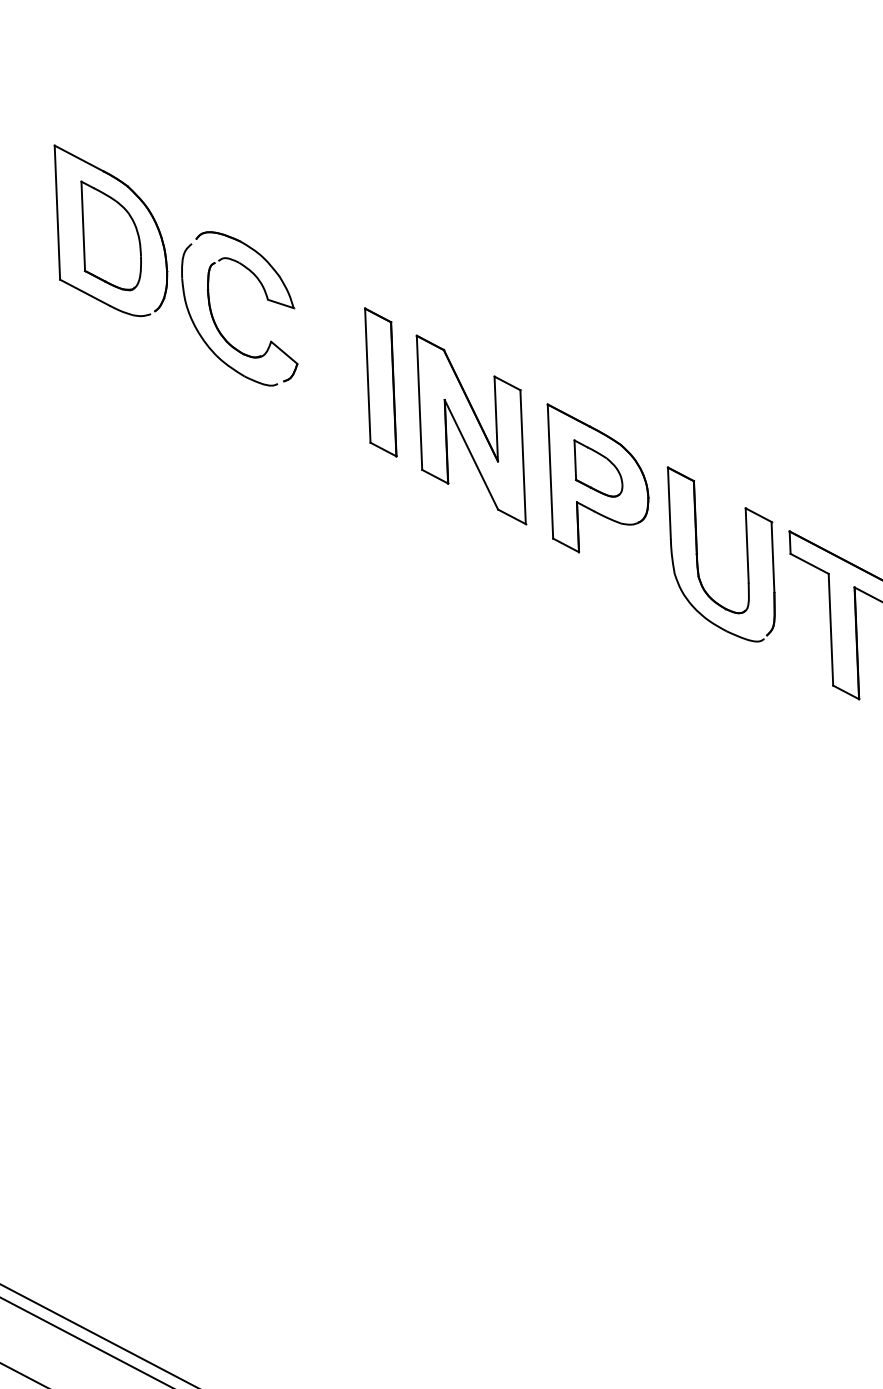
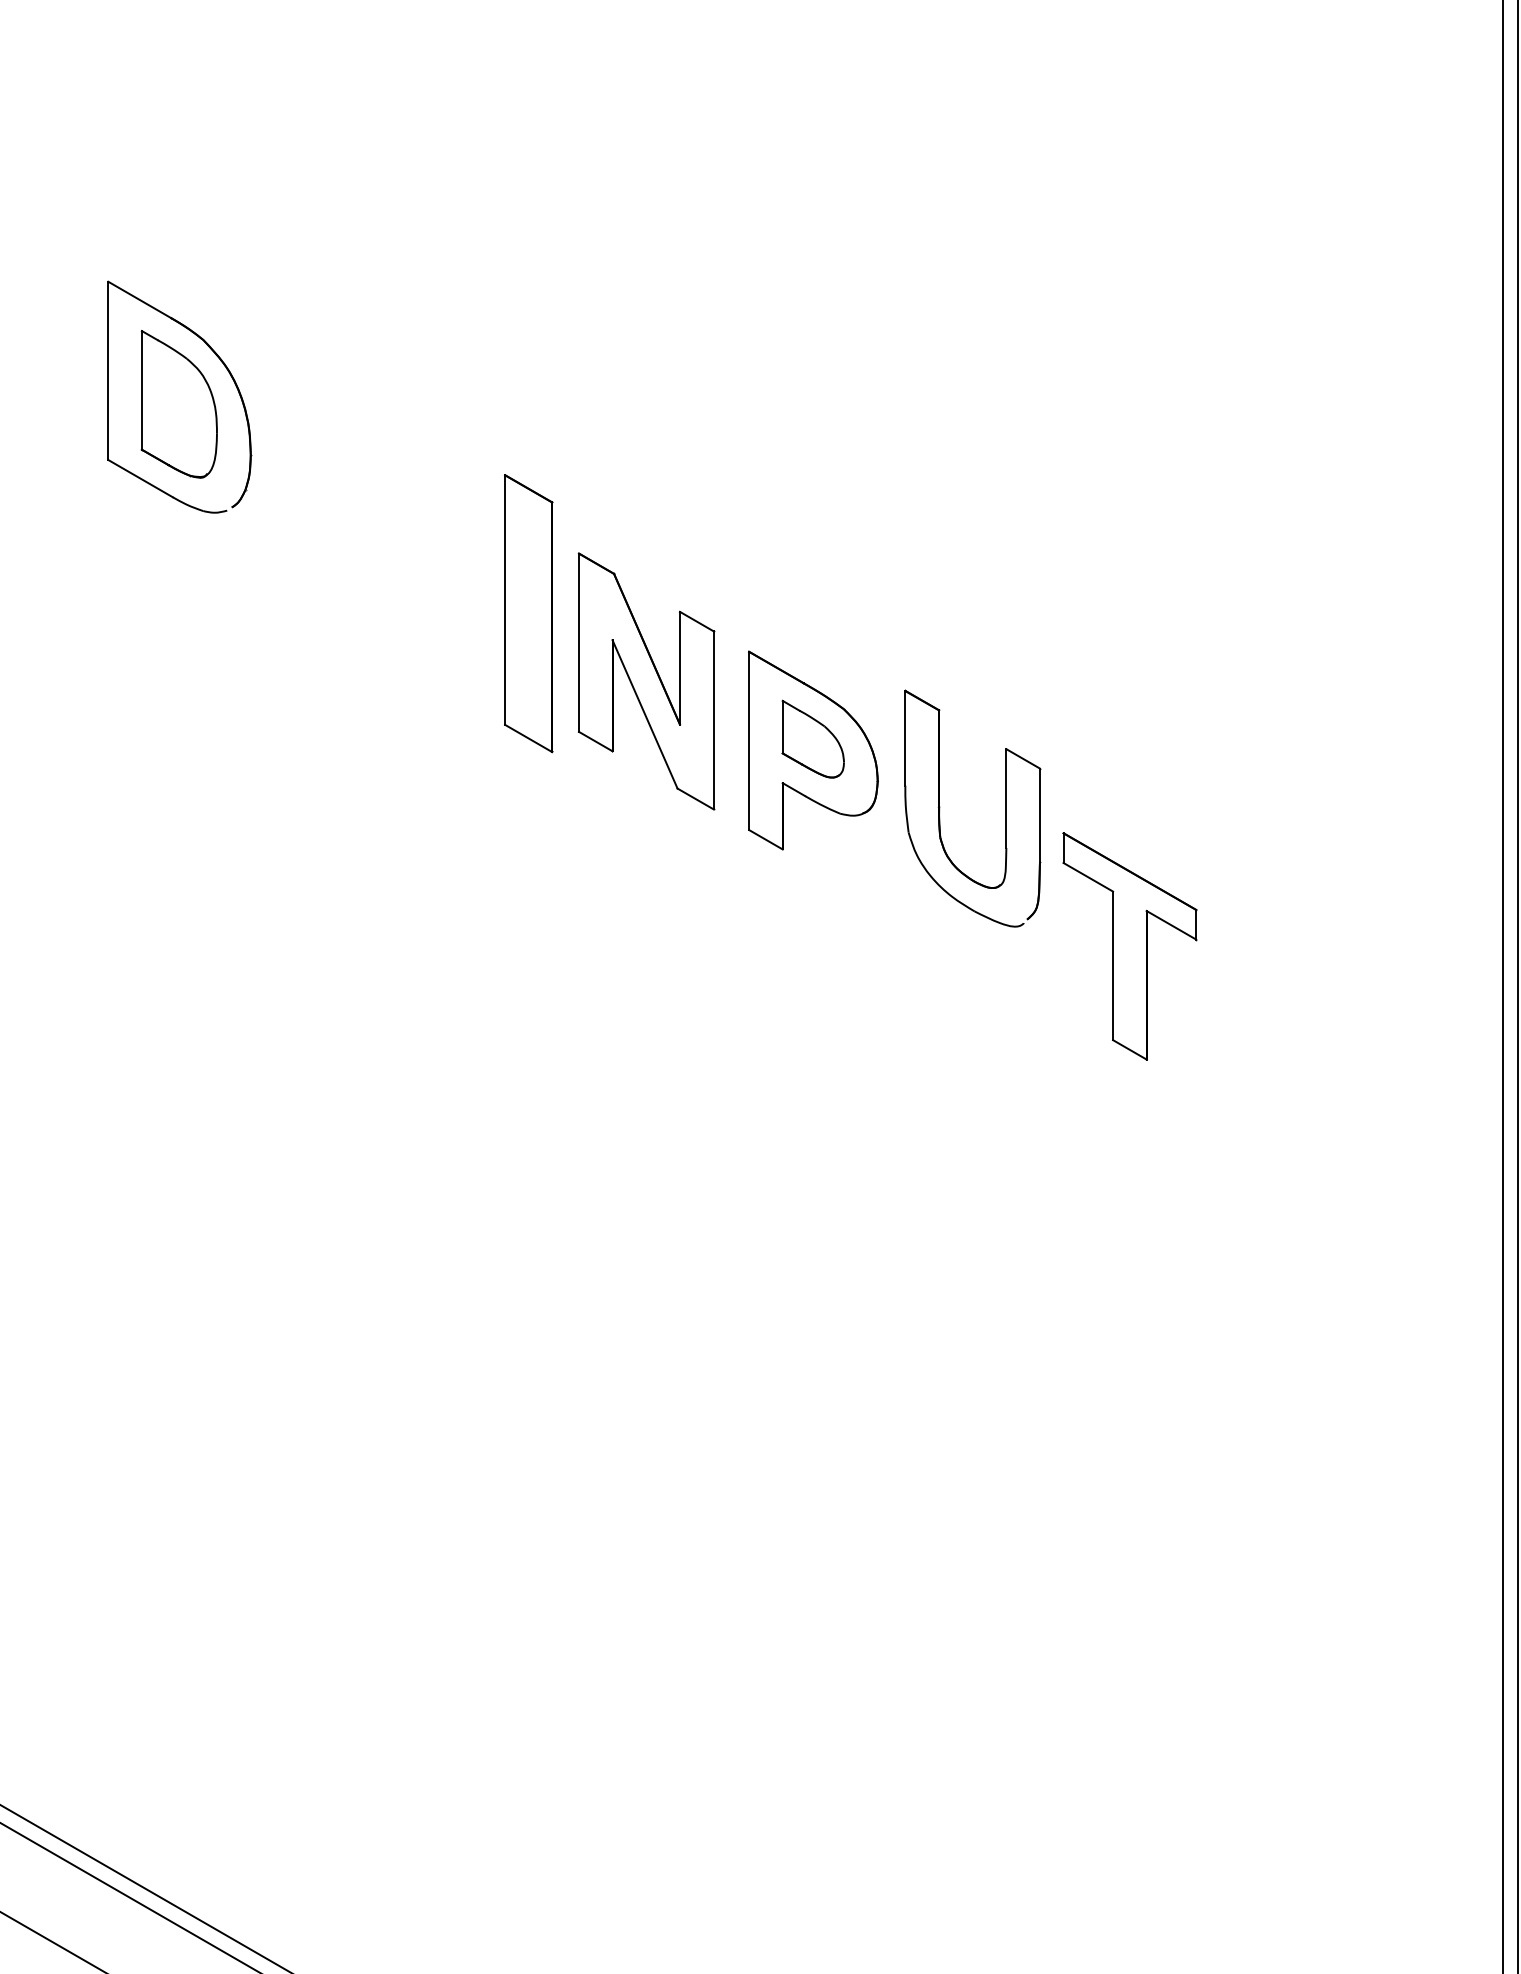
part: (213, 318) -> (310, 519), removed
part: (380, 382) -> (528, 613), size x1.4
part: (697, 554) -> (940, 808), moved

